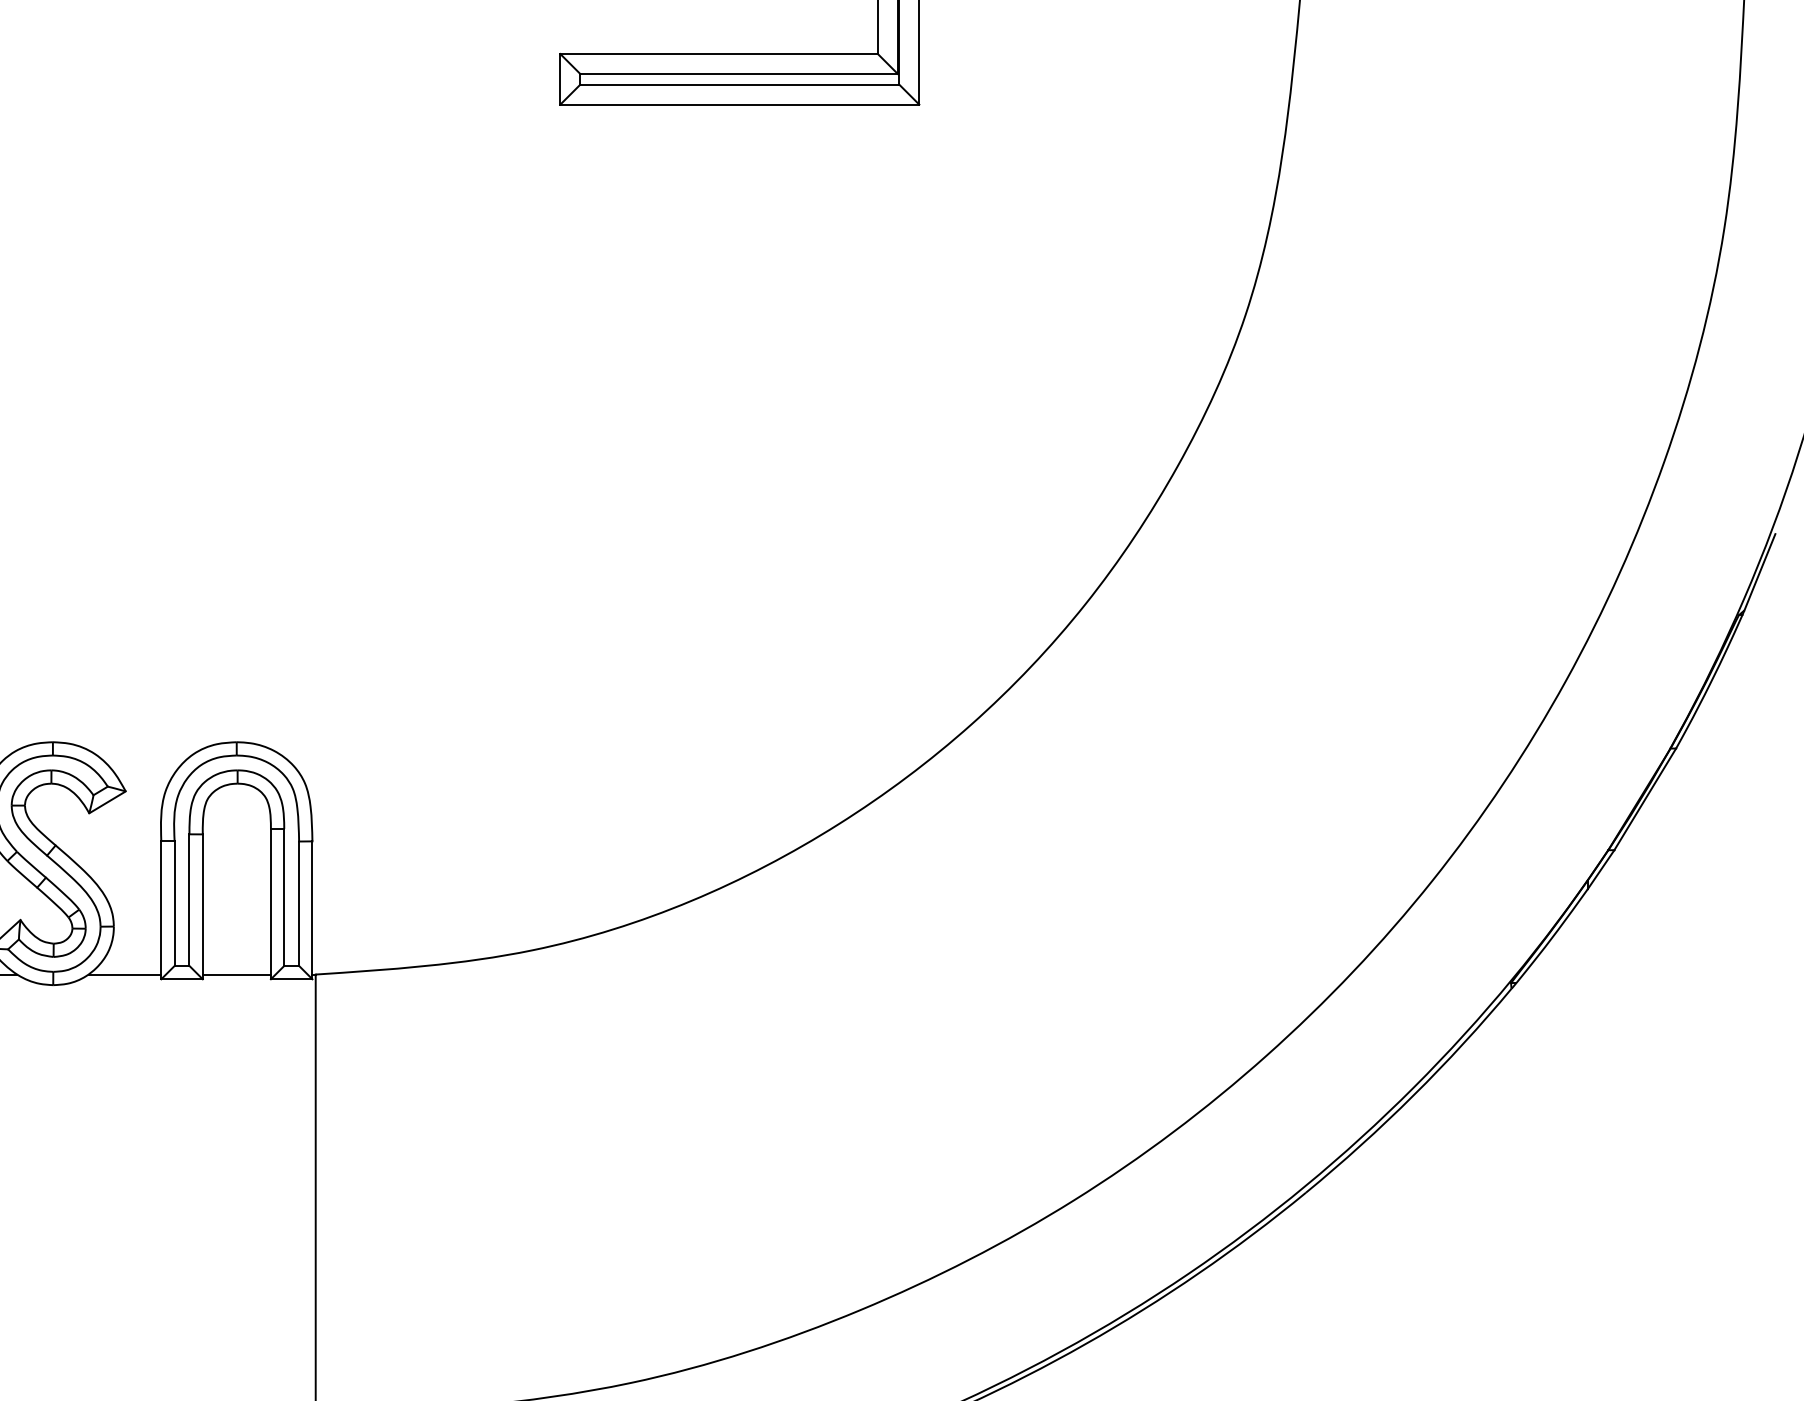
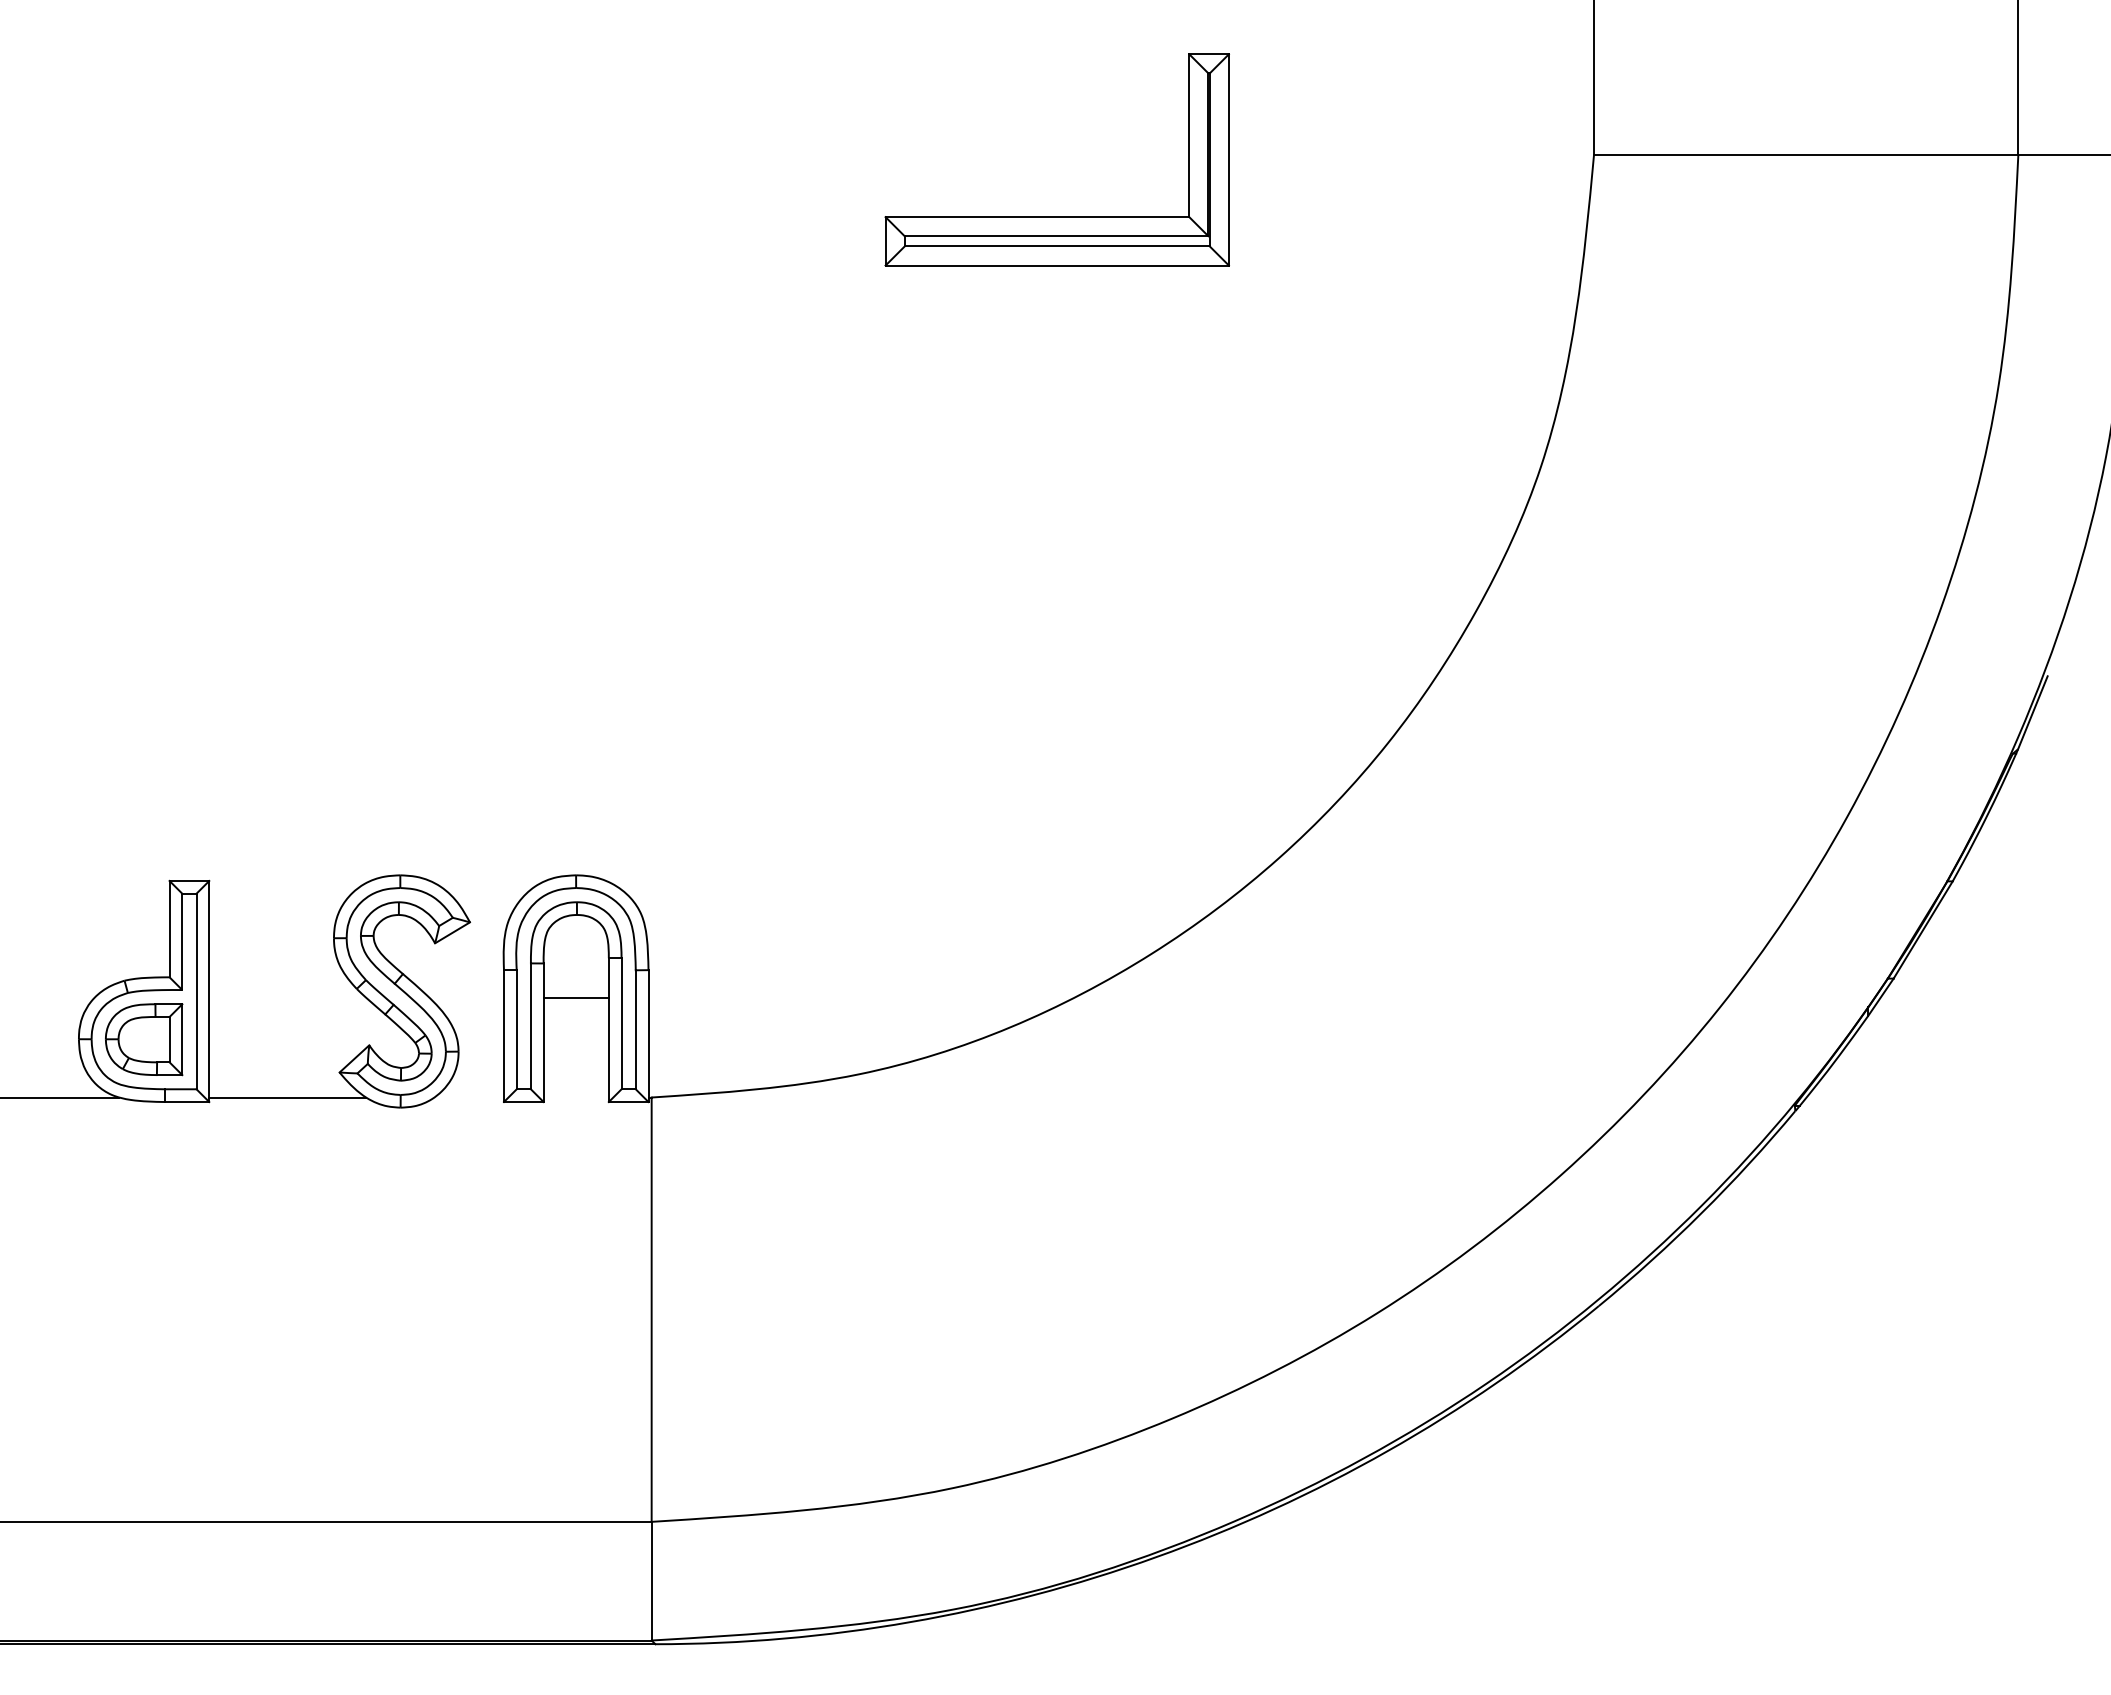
line: (124, 974) -> (468, 1097), removed
line: (236, 974) -> (575, 997), moved

